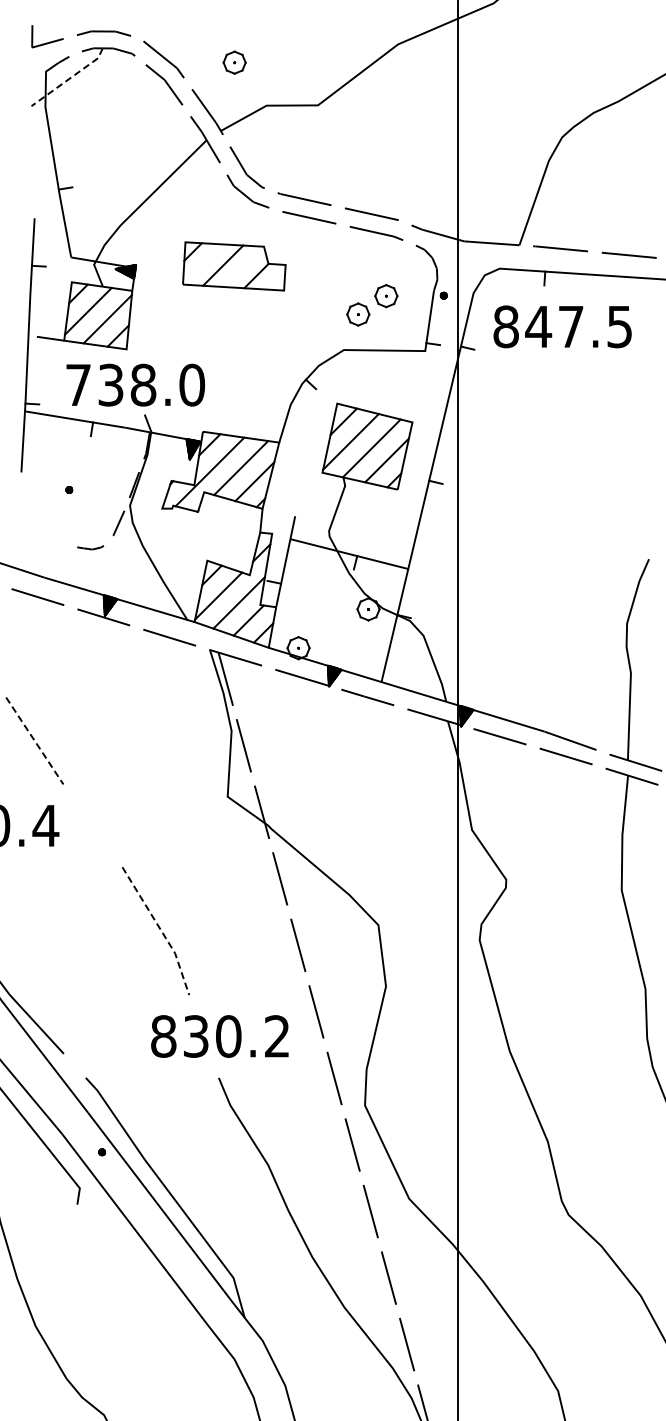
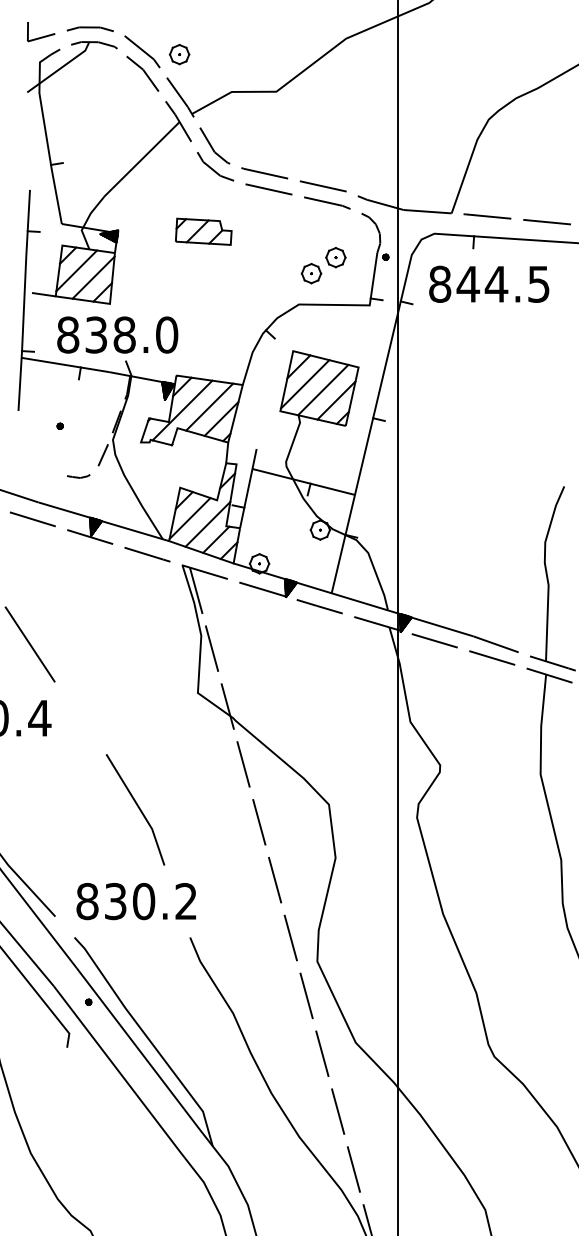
part: (234, 62) -> (179, 54), moved
line: (69, 79) -> (60, 69), dashed -> solid
part: (234, 266) -> (203, 231), size x0.62
text: (570, 326) -> (496, 284), 847.5 -> 844.5
text: (78, 384) -> (68, 334), 738.0 -> 838.0
line: (35, 741) -> (30, 644), dashed -> solid
line: (160, 930) -> (139, 809), dashed -> solid
text: (219, 1036) -> (135, 901), moved

